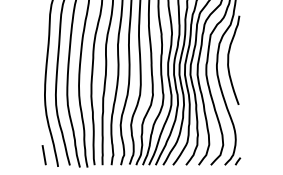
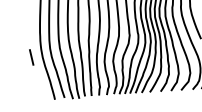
line: (43, 155) -> (31, 57), moved

